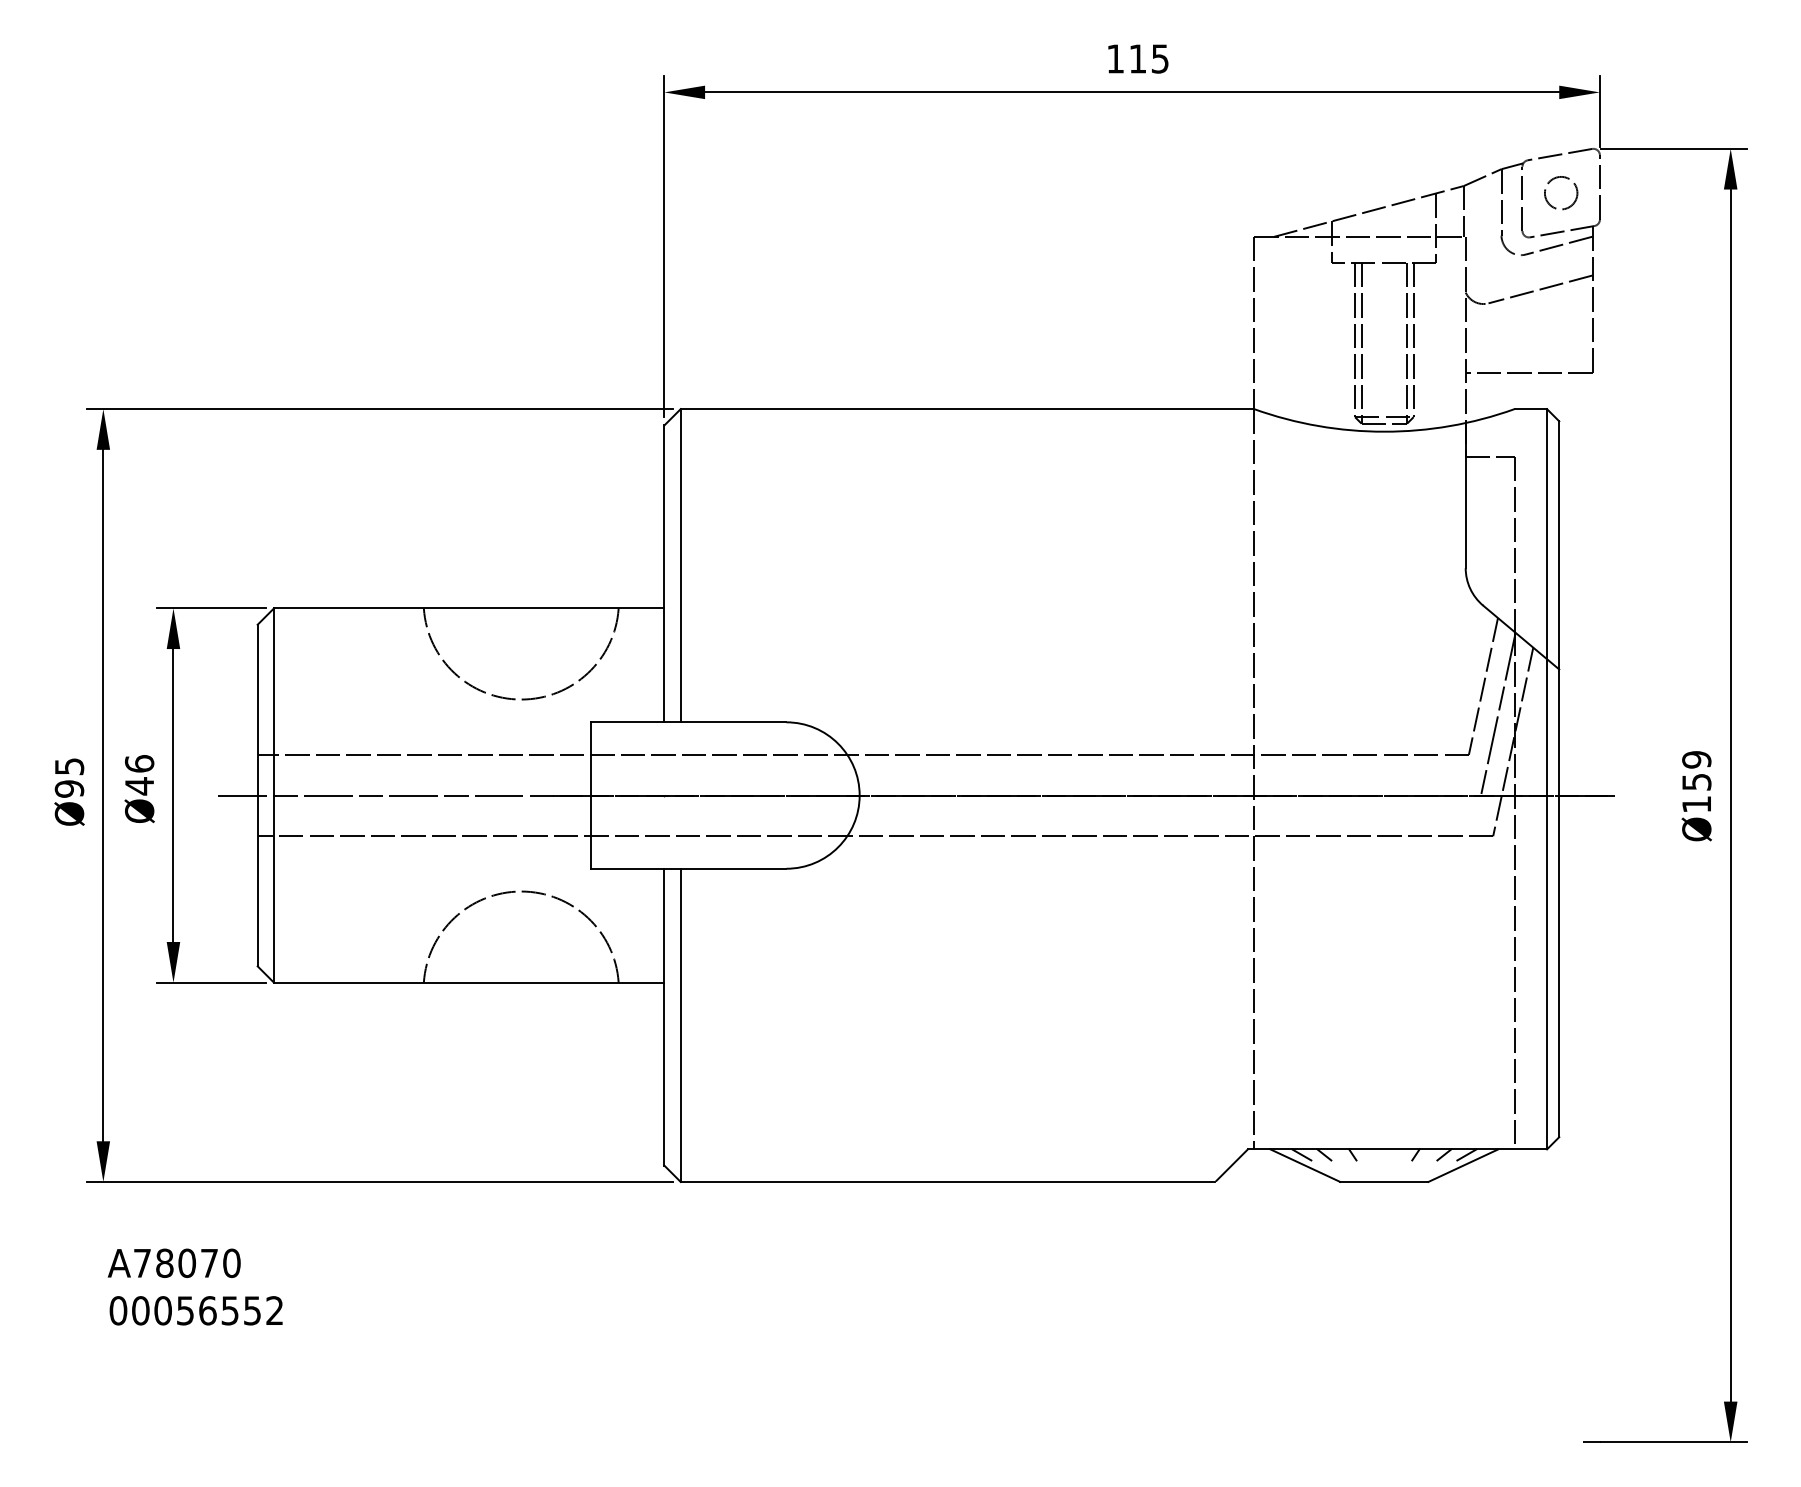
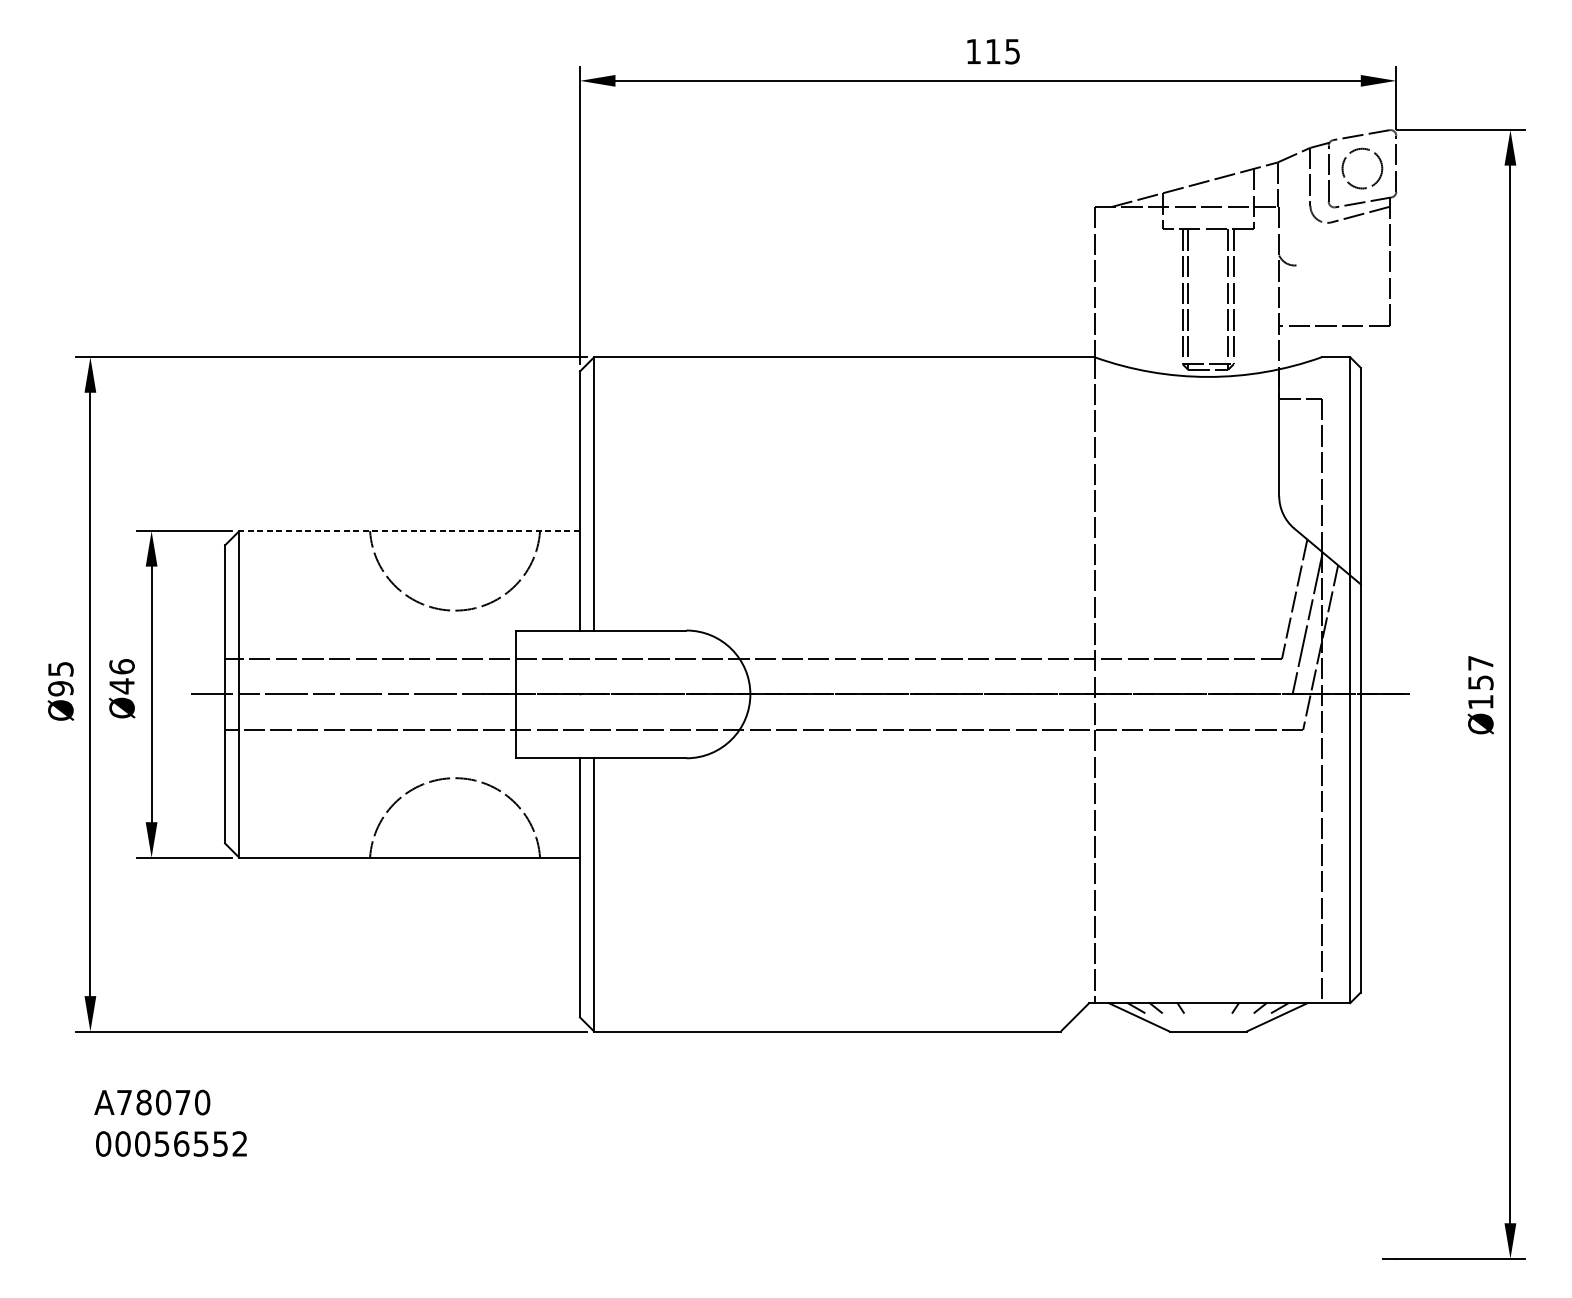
circle: (1561, 193) -> (1362, 169), size x1.4
line: (1540, 289) -> (1344, 252), removed
line: (468, 608) -> (409, 531), solid -> dashed
text: (1696, 759) -> (1480, 662), Ø159 -> Ø157

